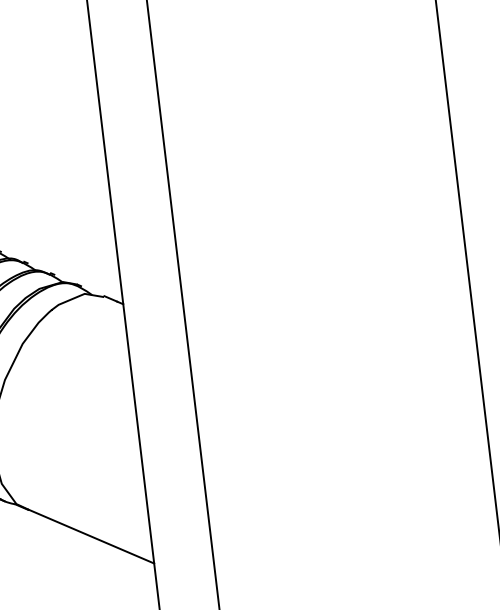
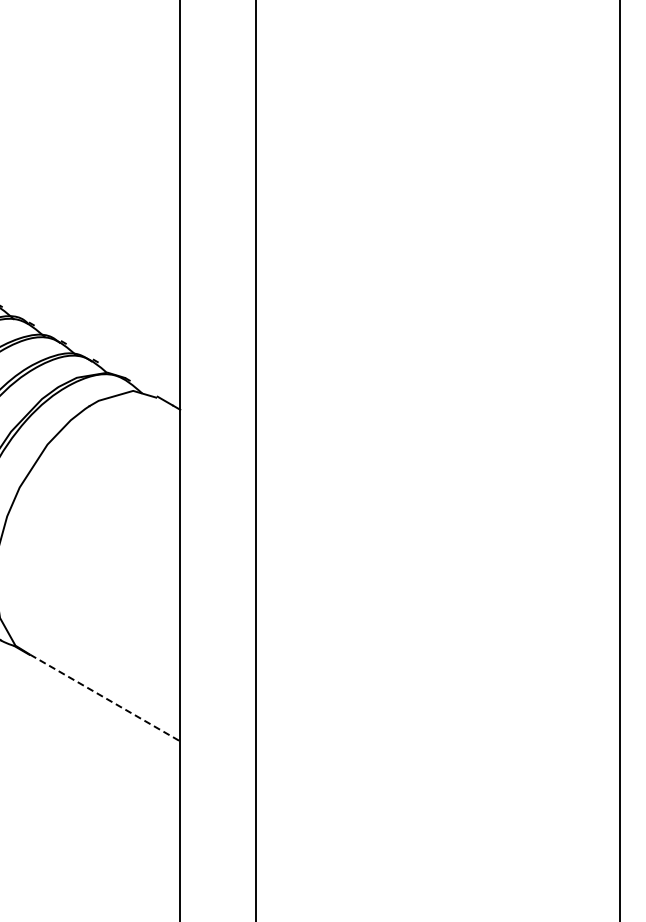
line: (91, 536) -> (105, 698), solid -> dashed

